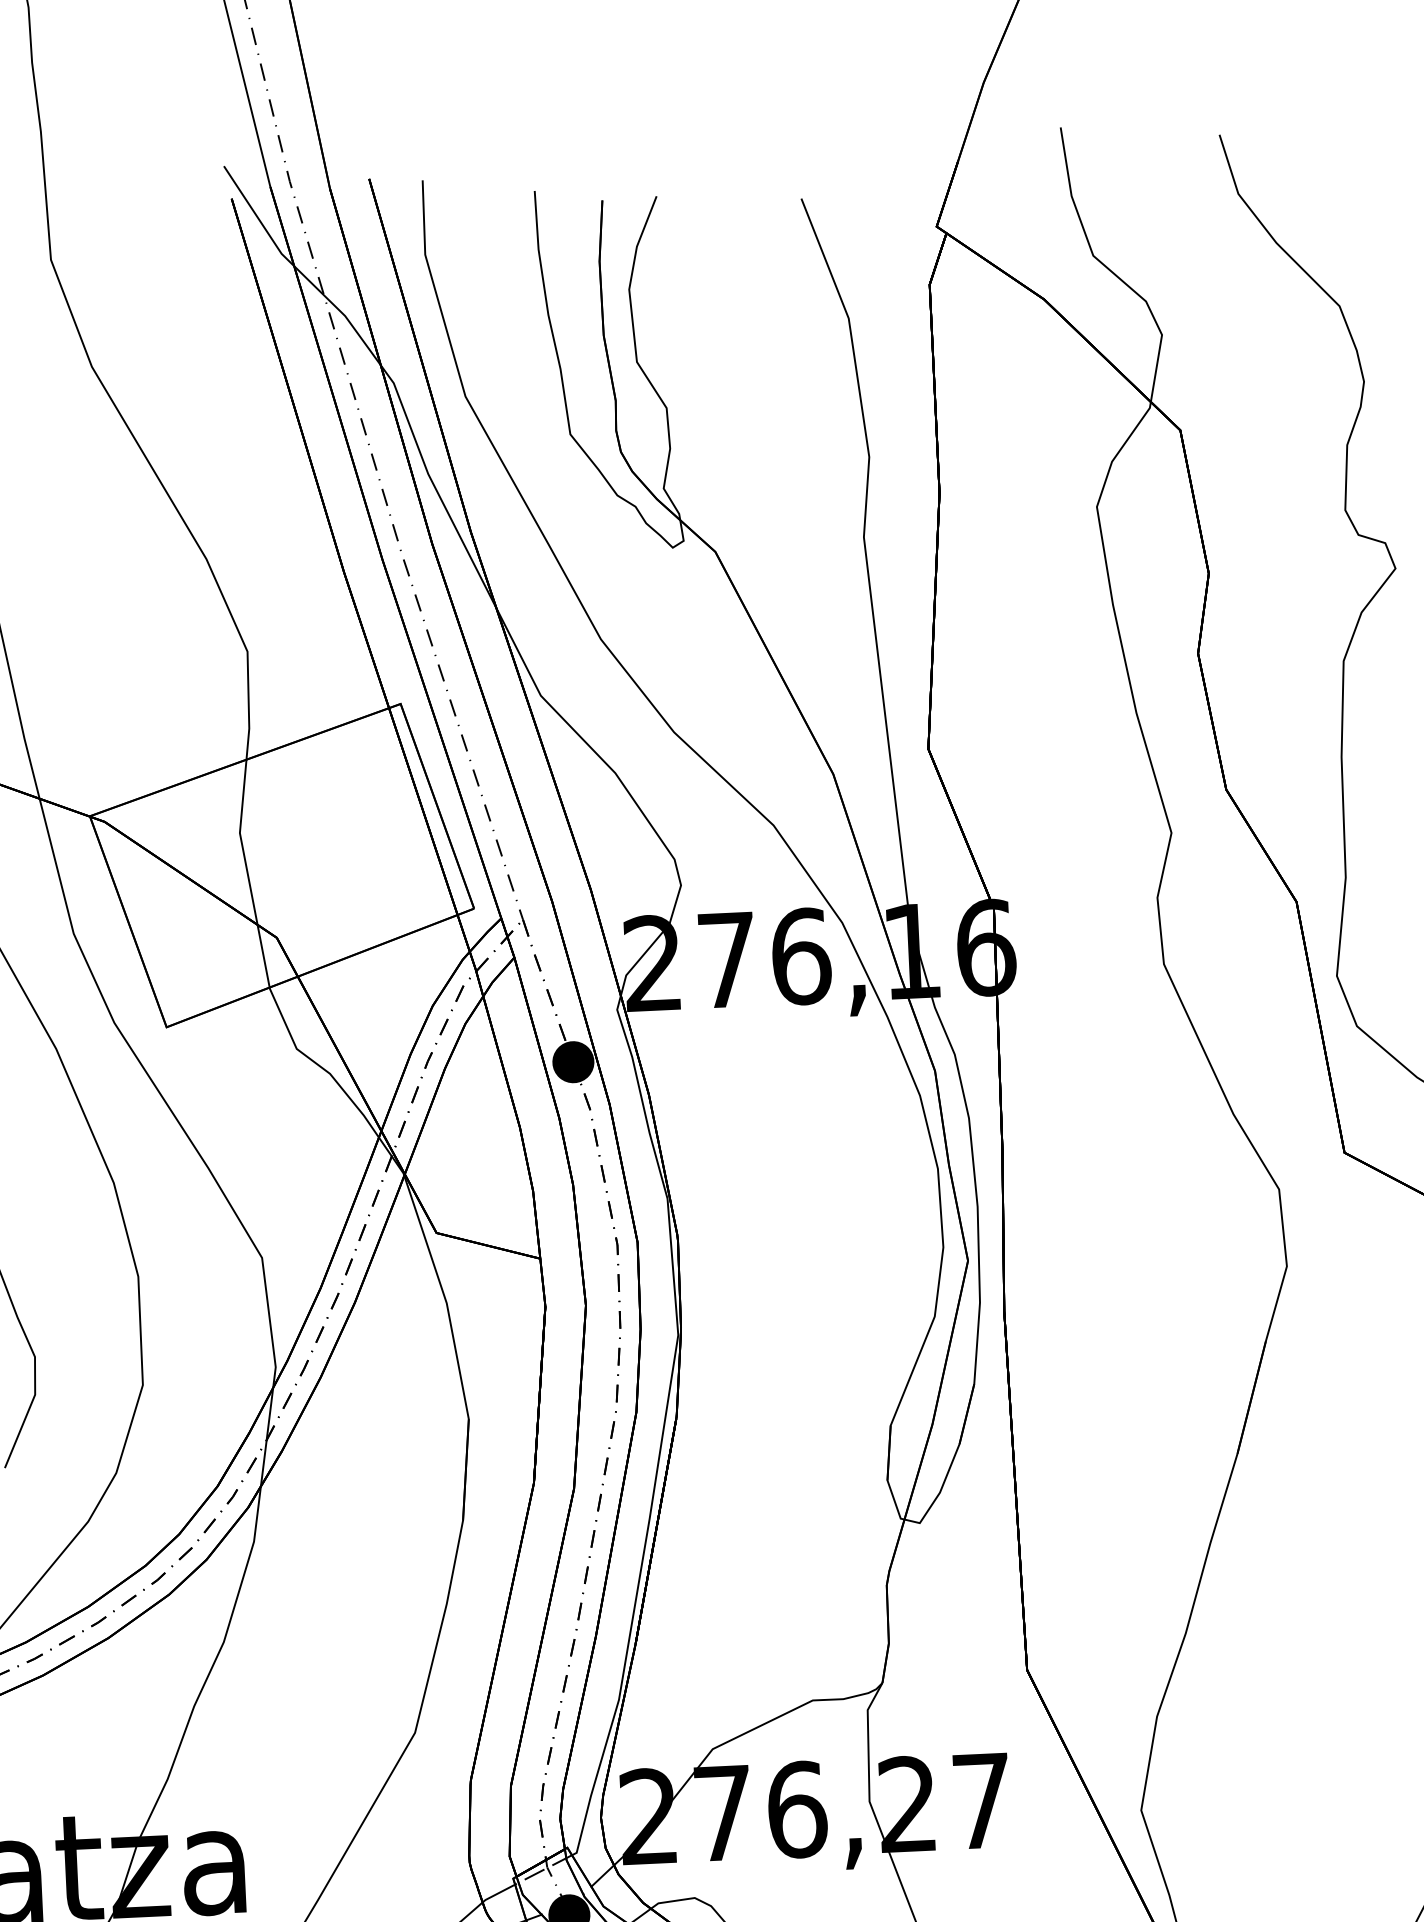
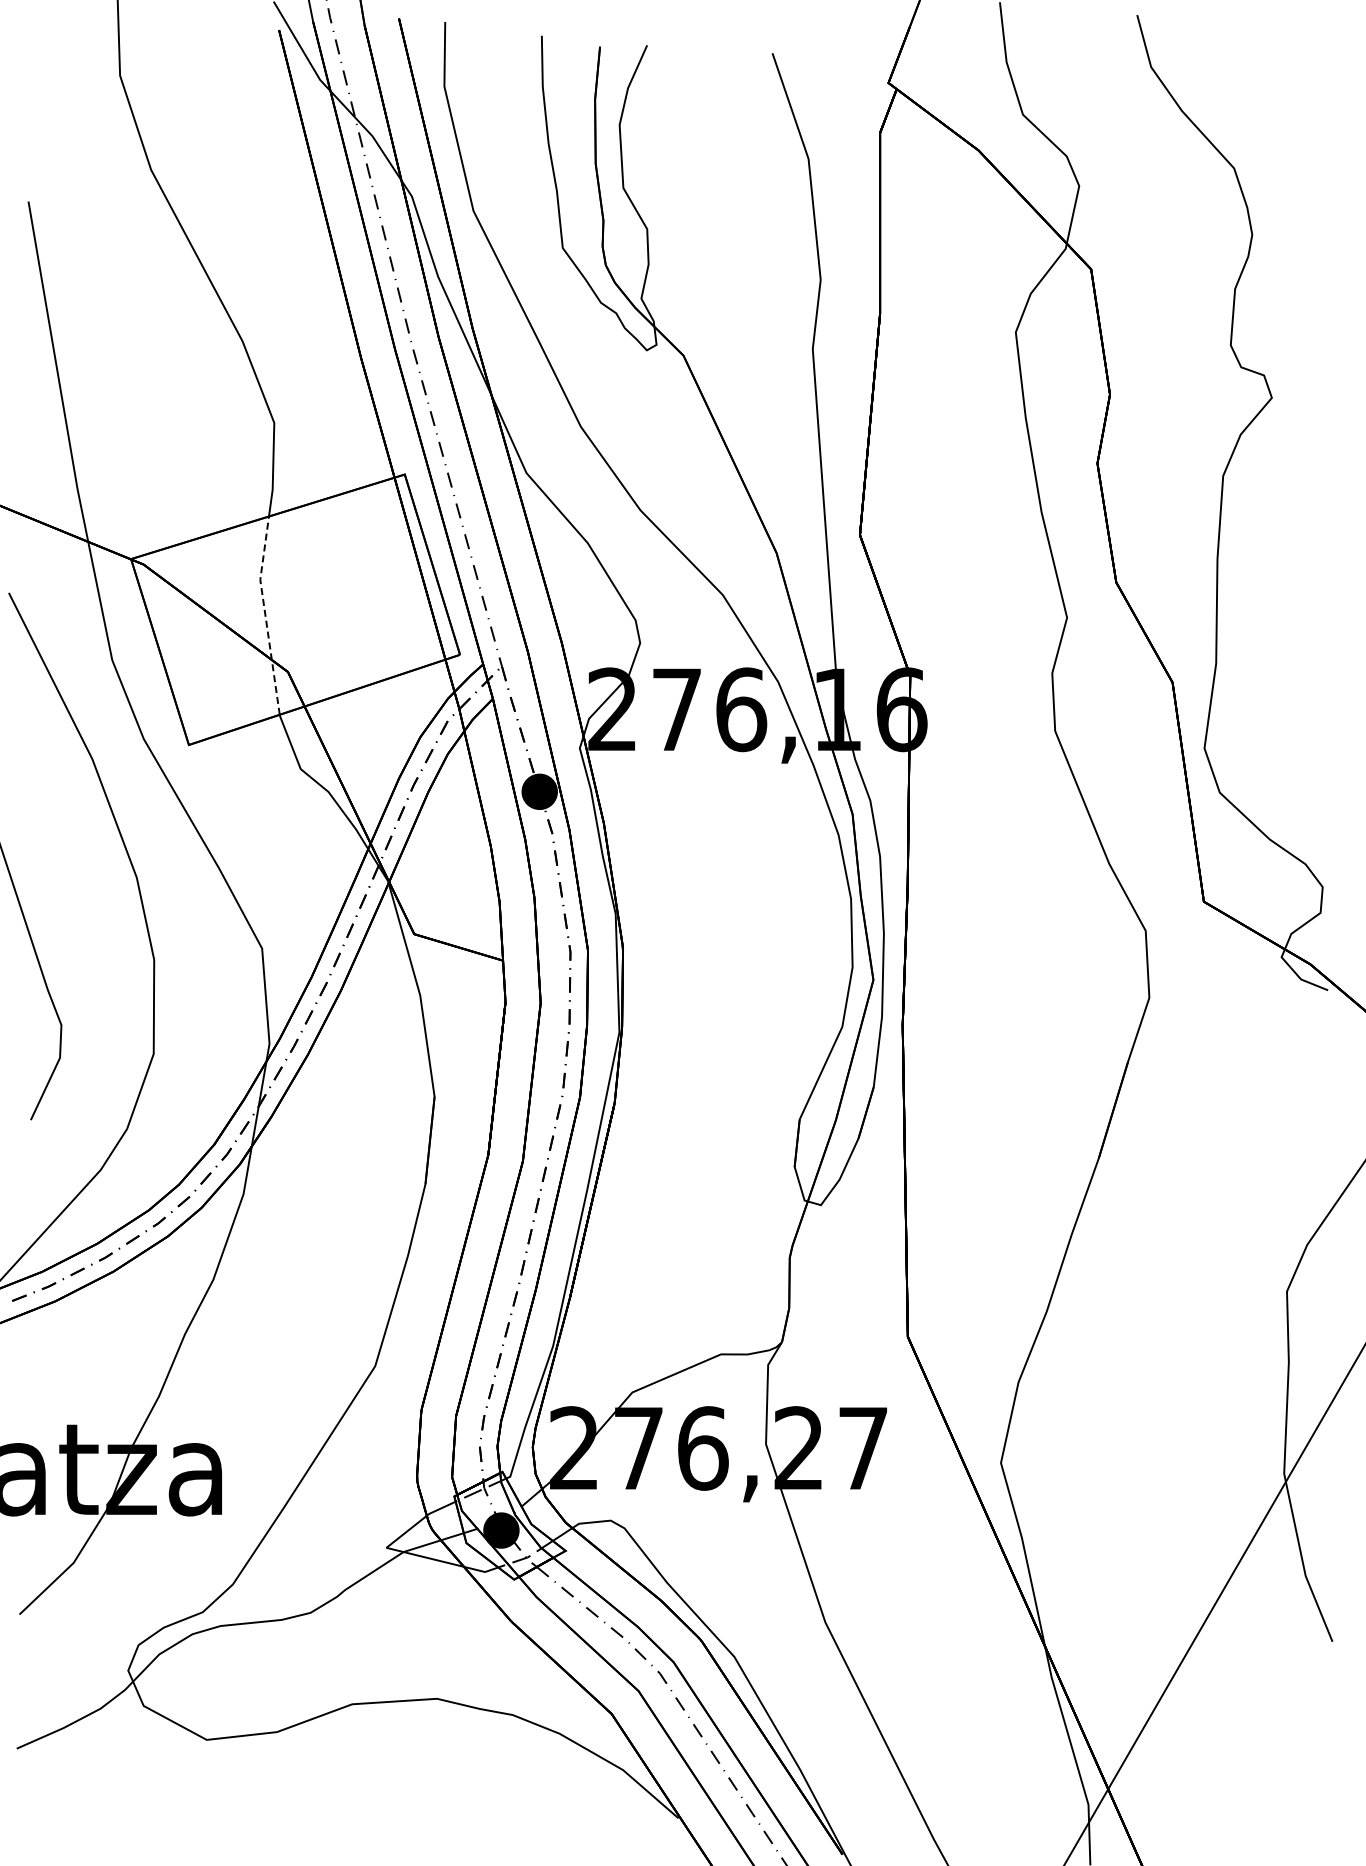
line: (247, 873) -> (265, 615), solid -> dashed

